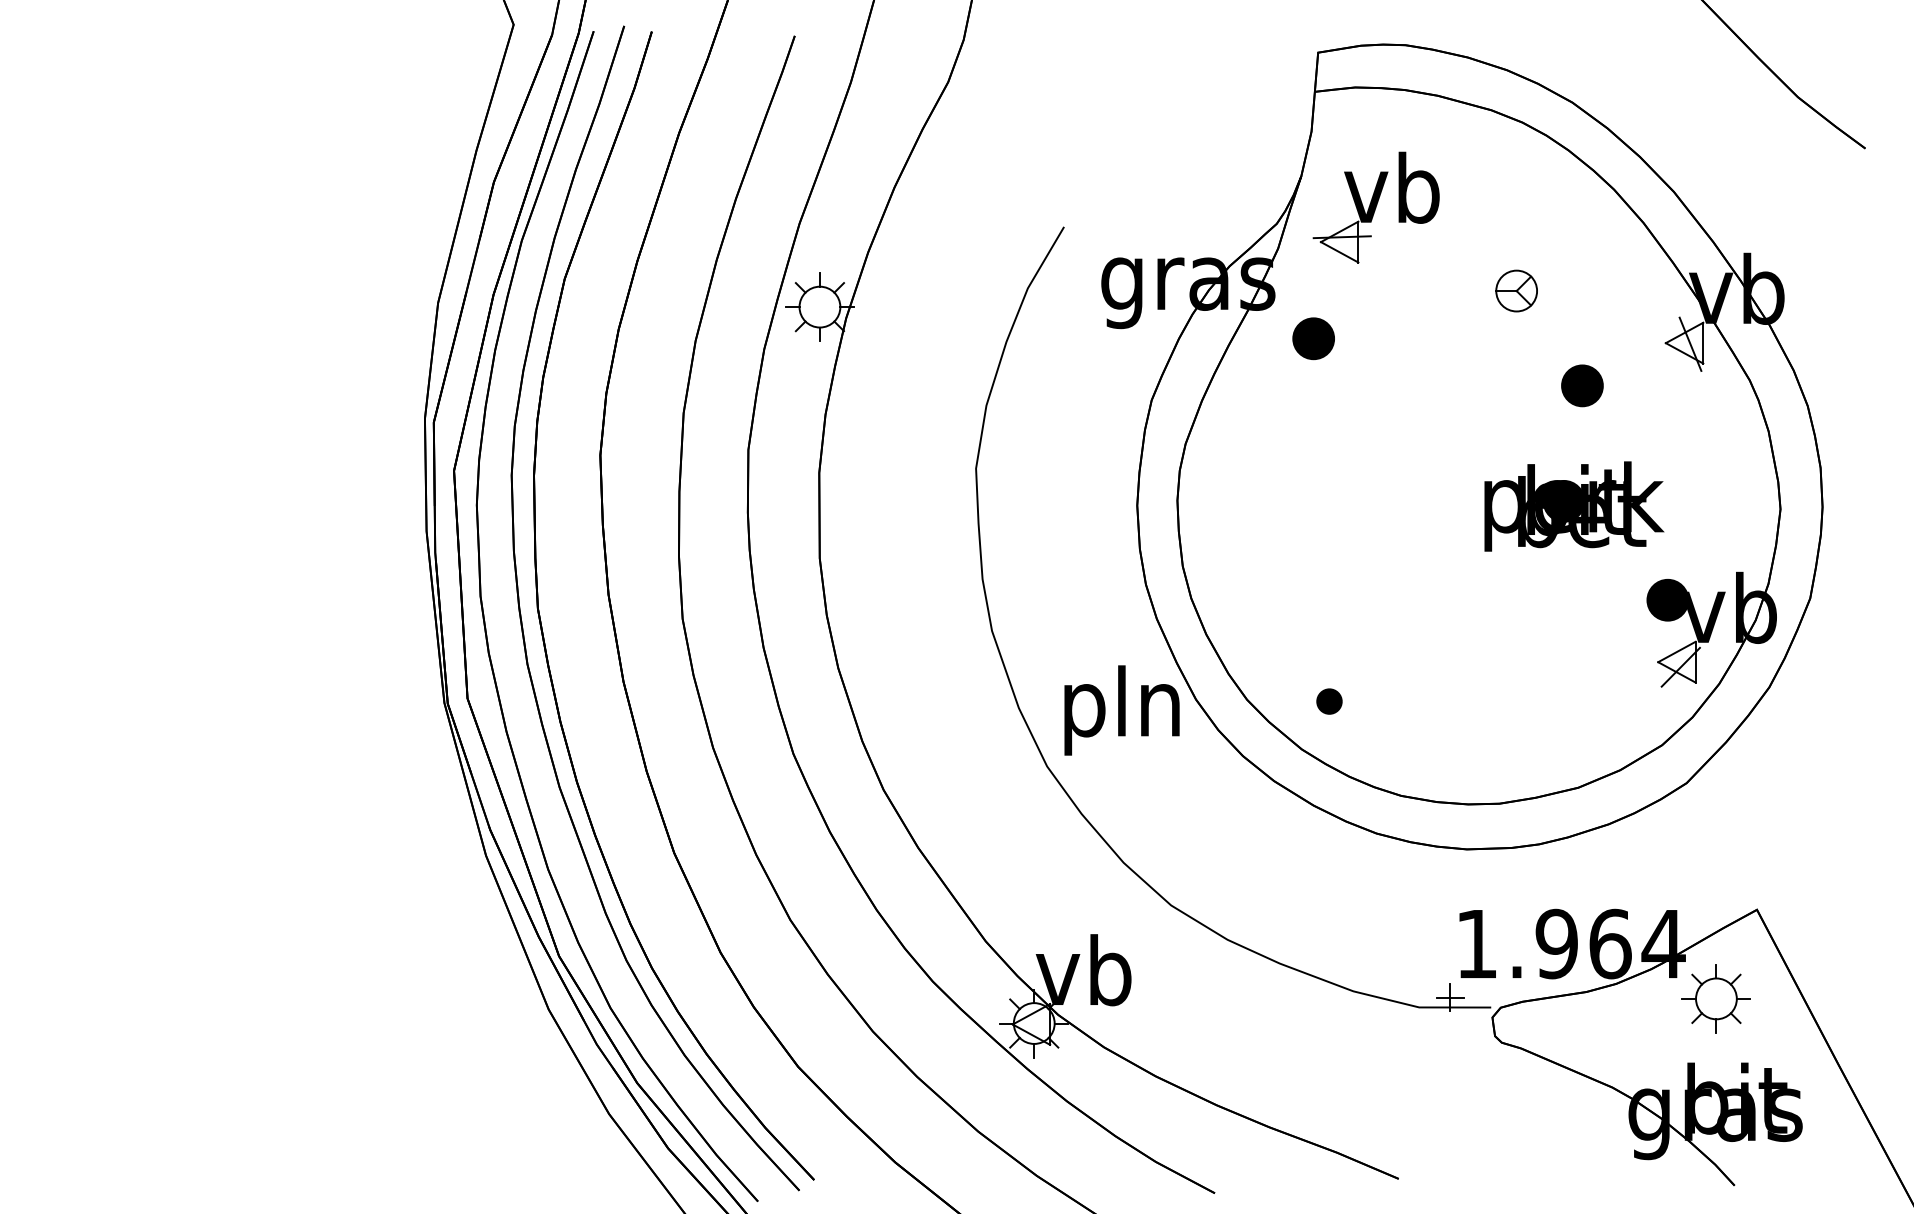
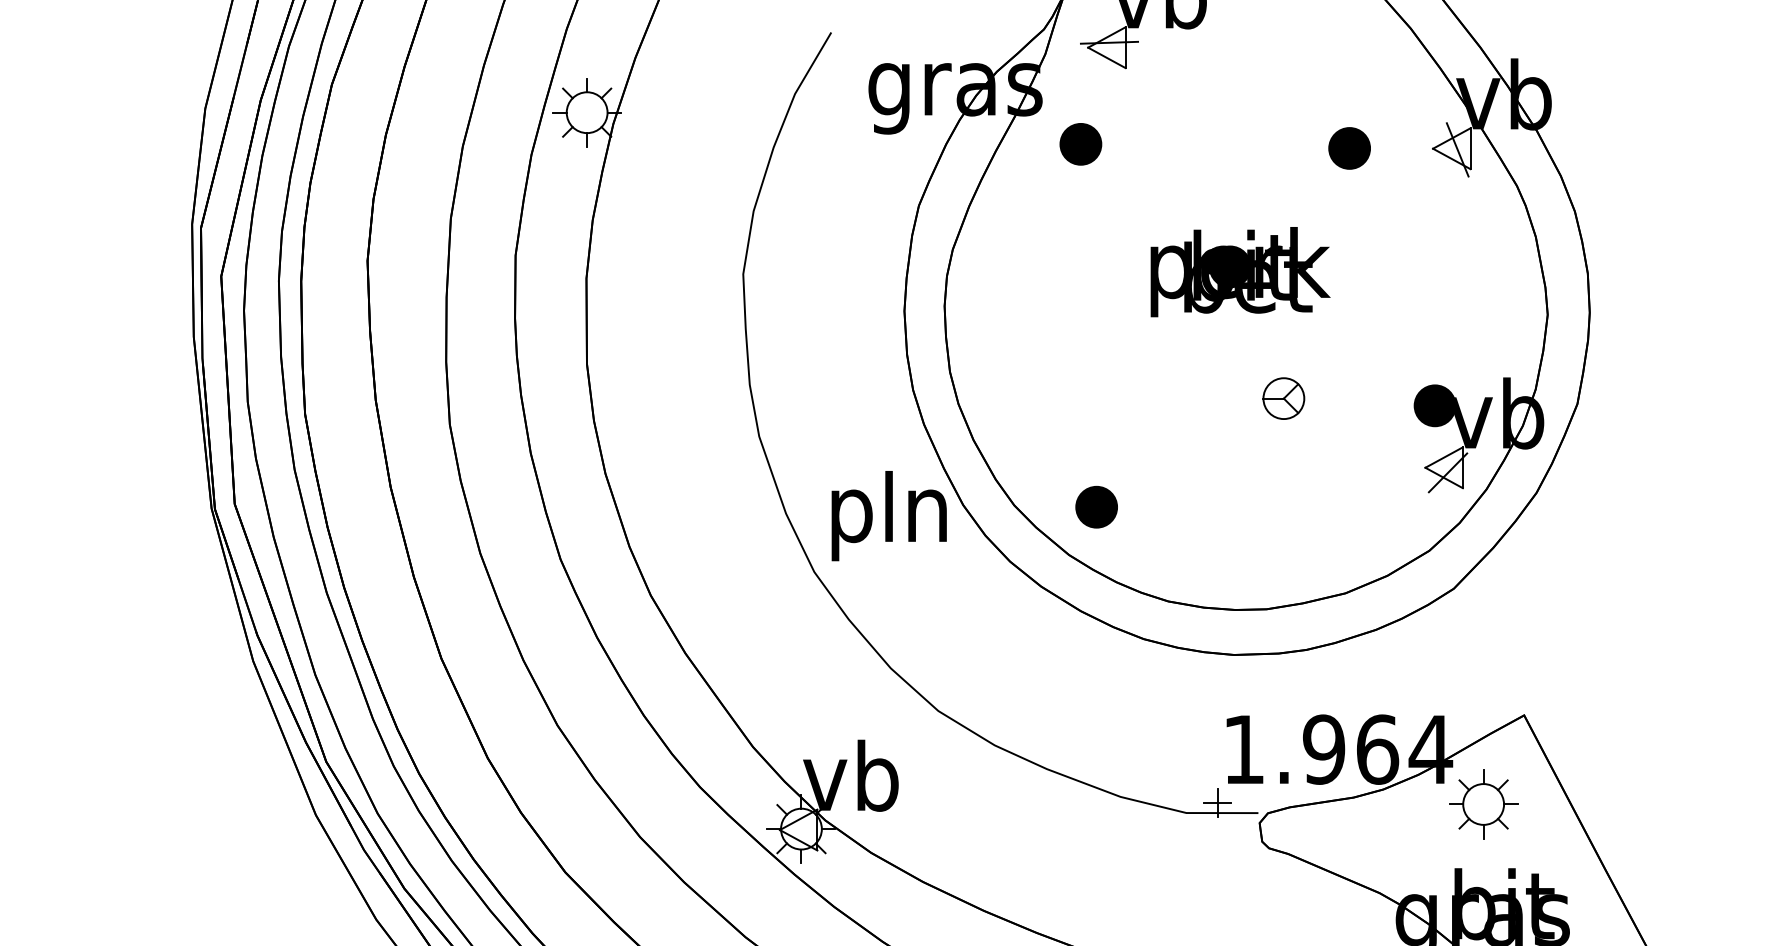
part: (1516, 290) -> (1283, 398), moved
part: (1582, 385) -> (1349, 148), moved
part: (1574, 506) -> (1240, 272), moved
part: (1329, 701) -> (1096, 507), size x1.67

